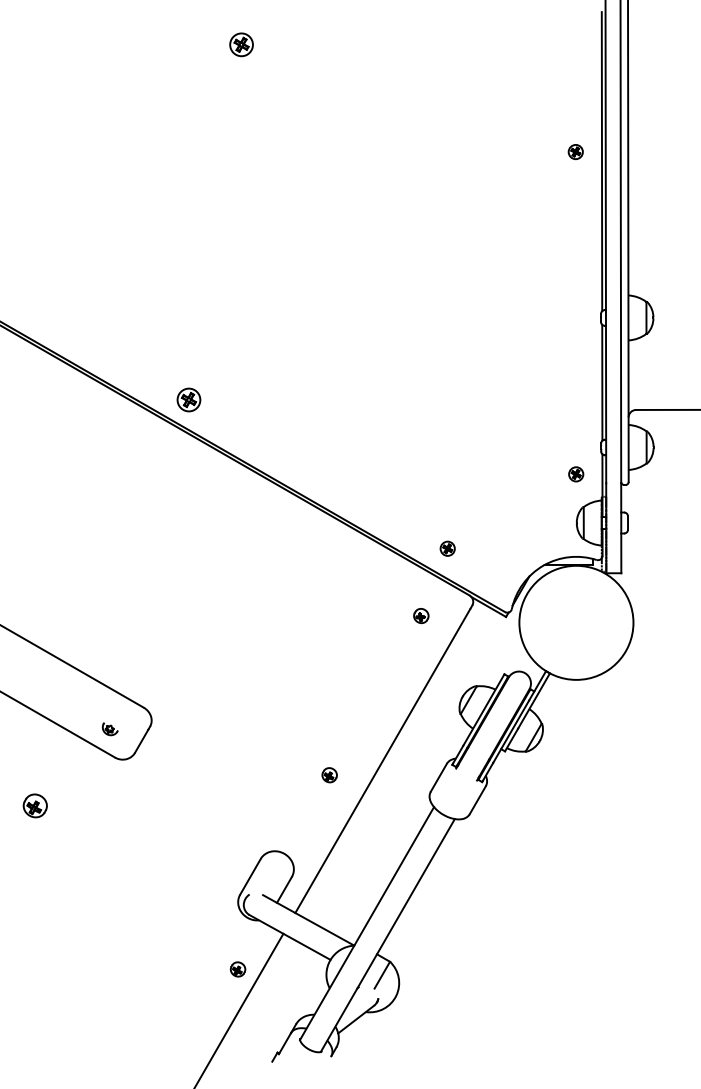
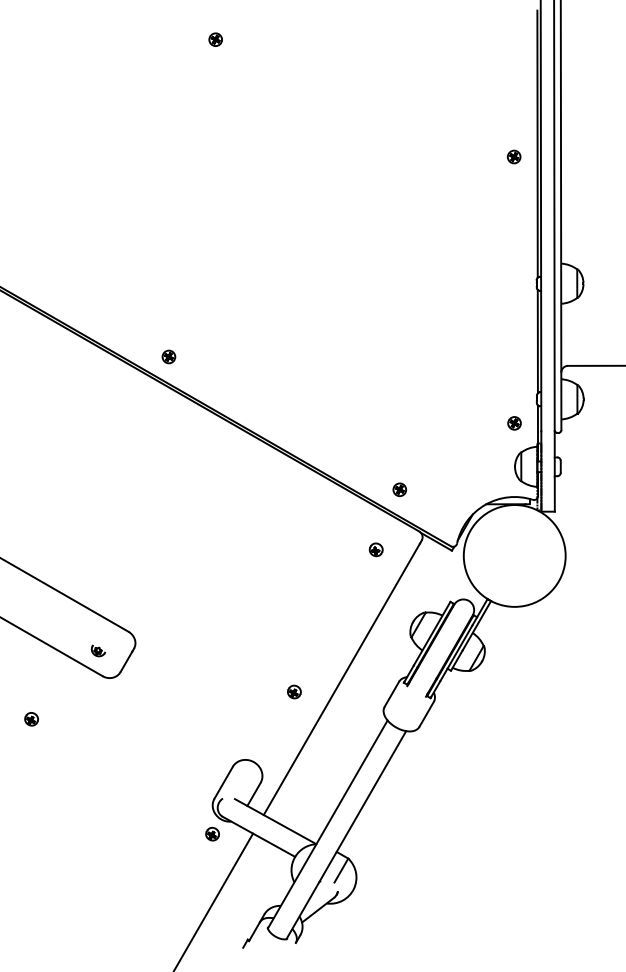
part: (241, 44) -> (215, 39), size x0.62
part: (575, 152) -> (513, 157), moved
part: (189, 399) -> (169, 356), size x0.62
part: (35, 805) -> (31, 719), size x0.62
part: (237, 969) -> (212, 834), moved

